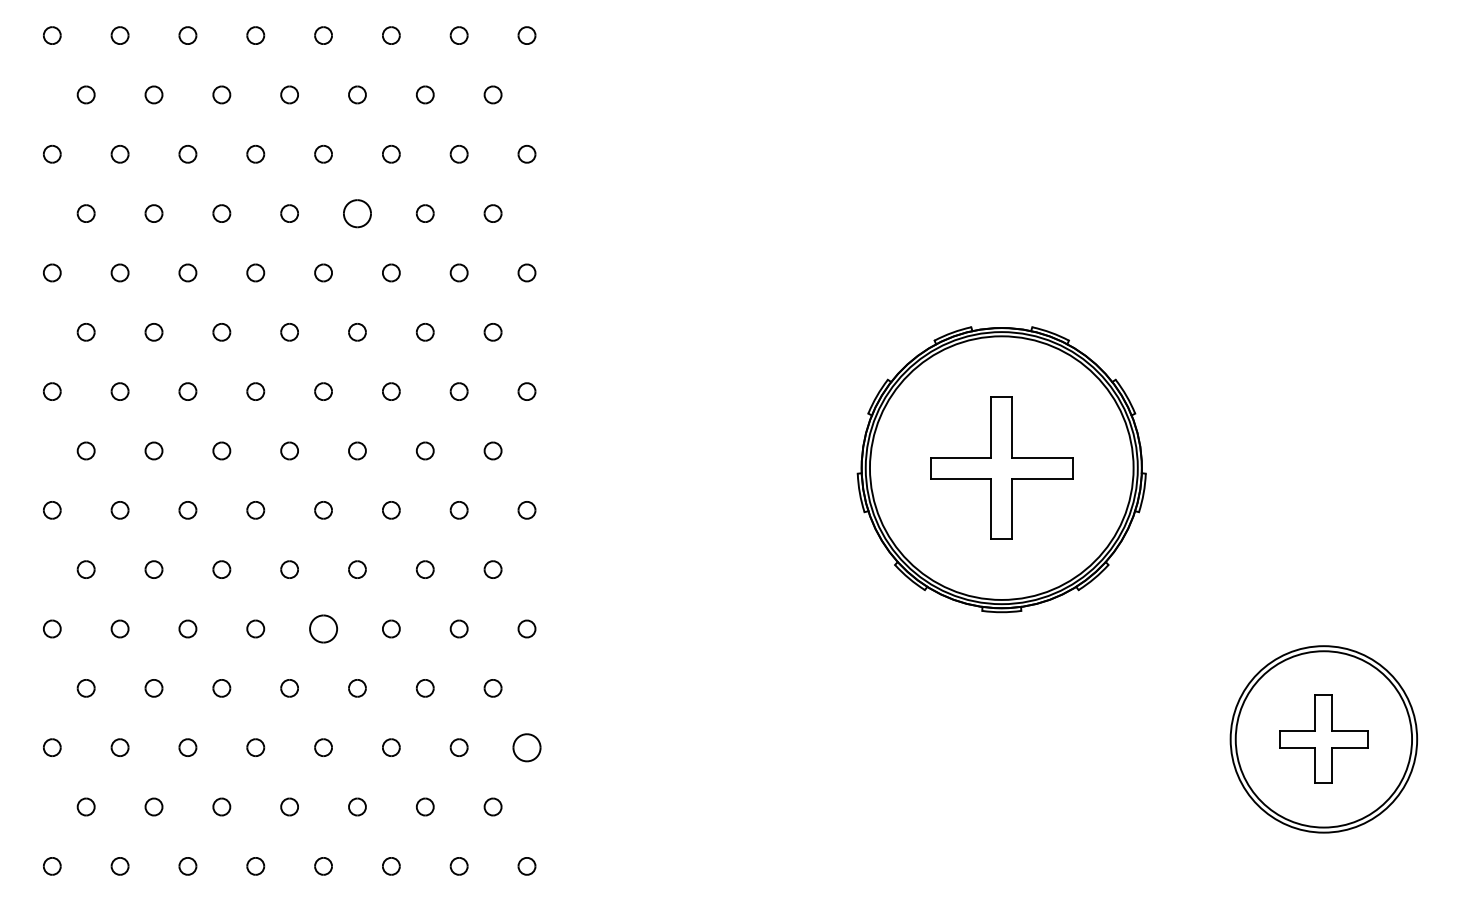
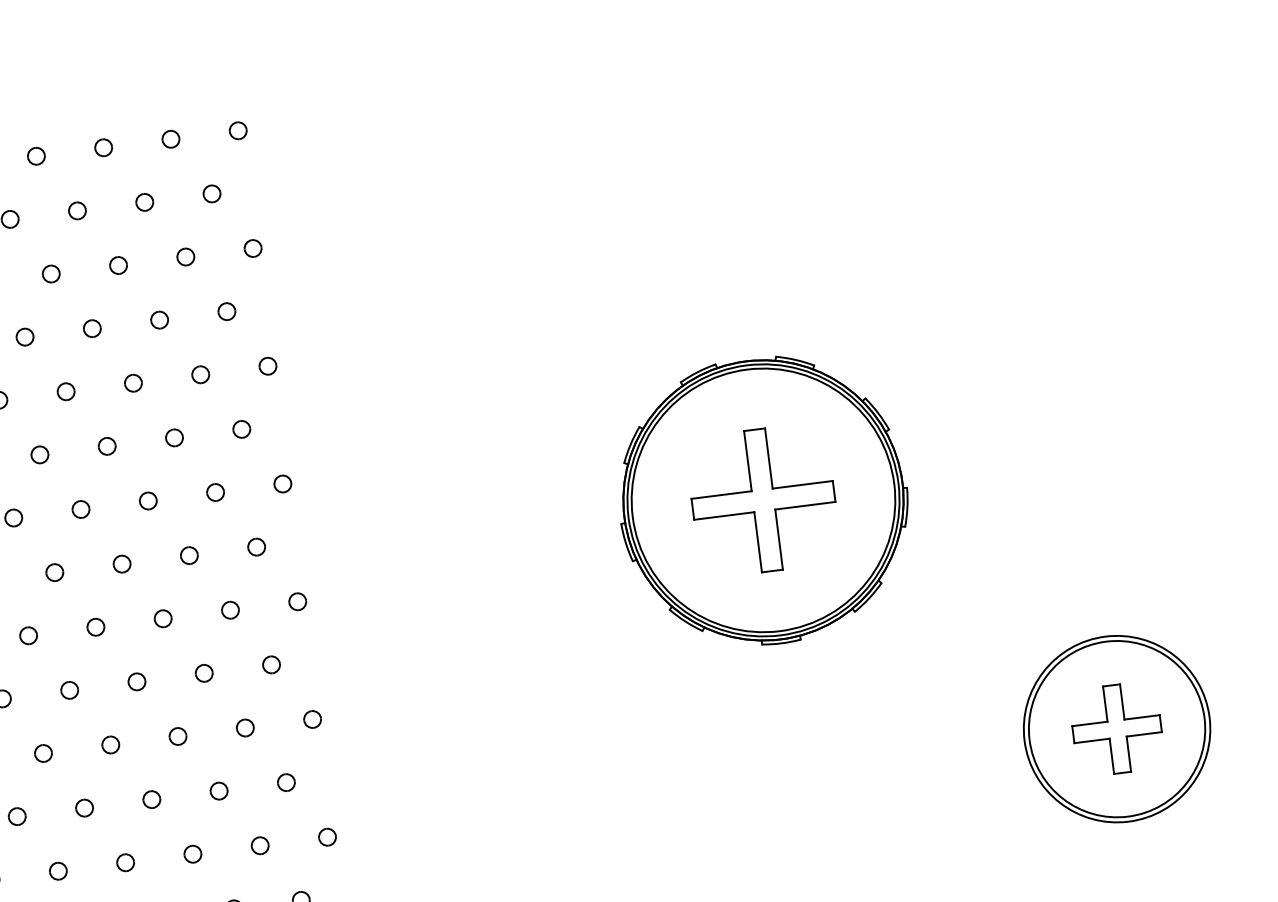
part: (357, 213) -> (92, 328), size x0.62
part: (323, 628) -> (110, 744), size x0.62
part: (526, 747) -> (326, 837), size x0.62

